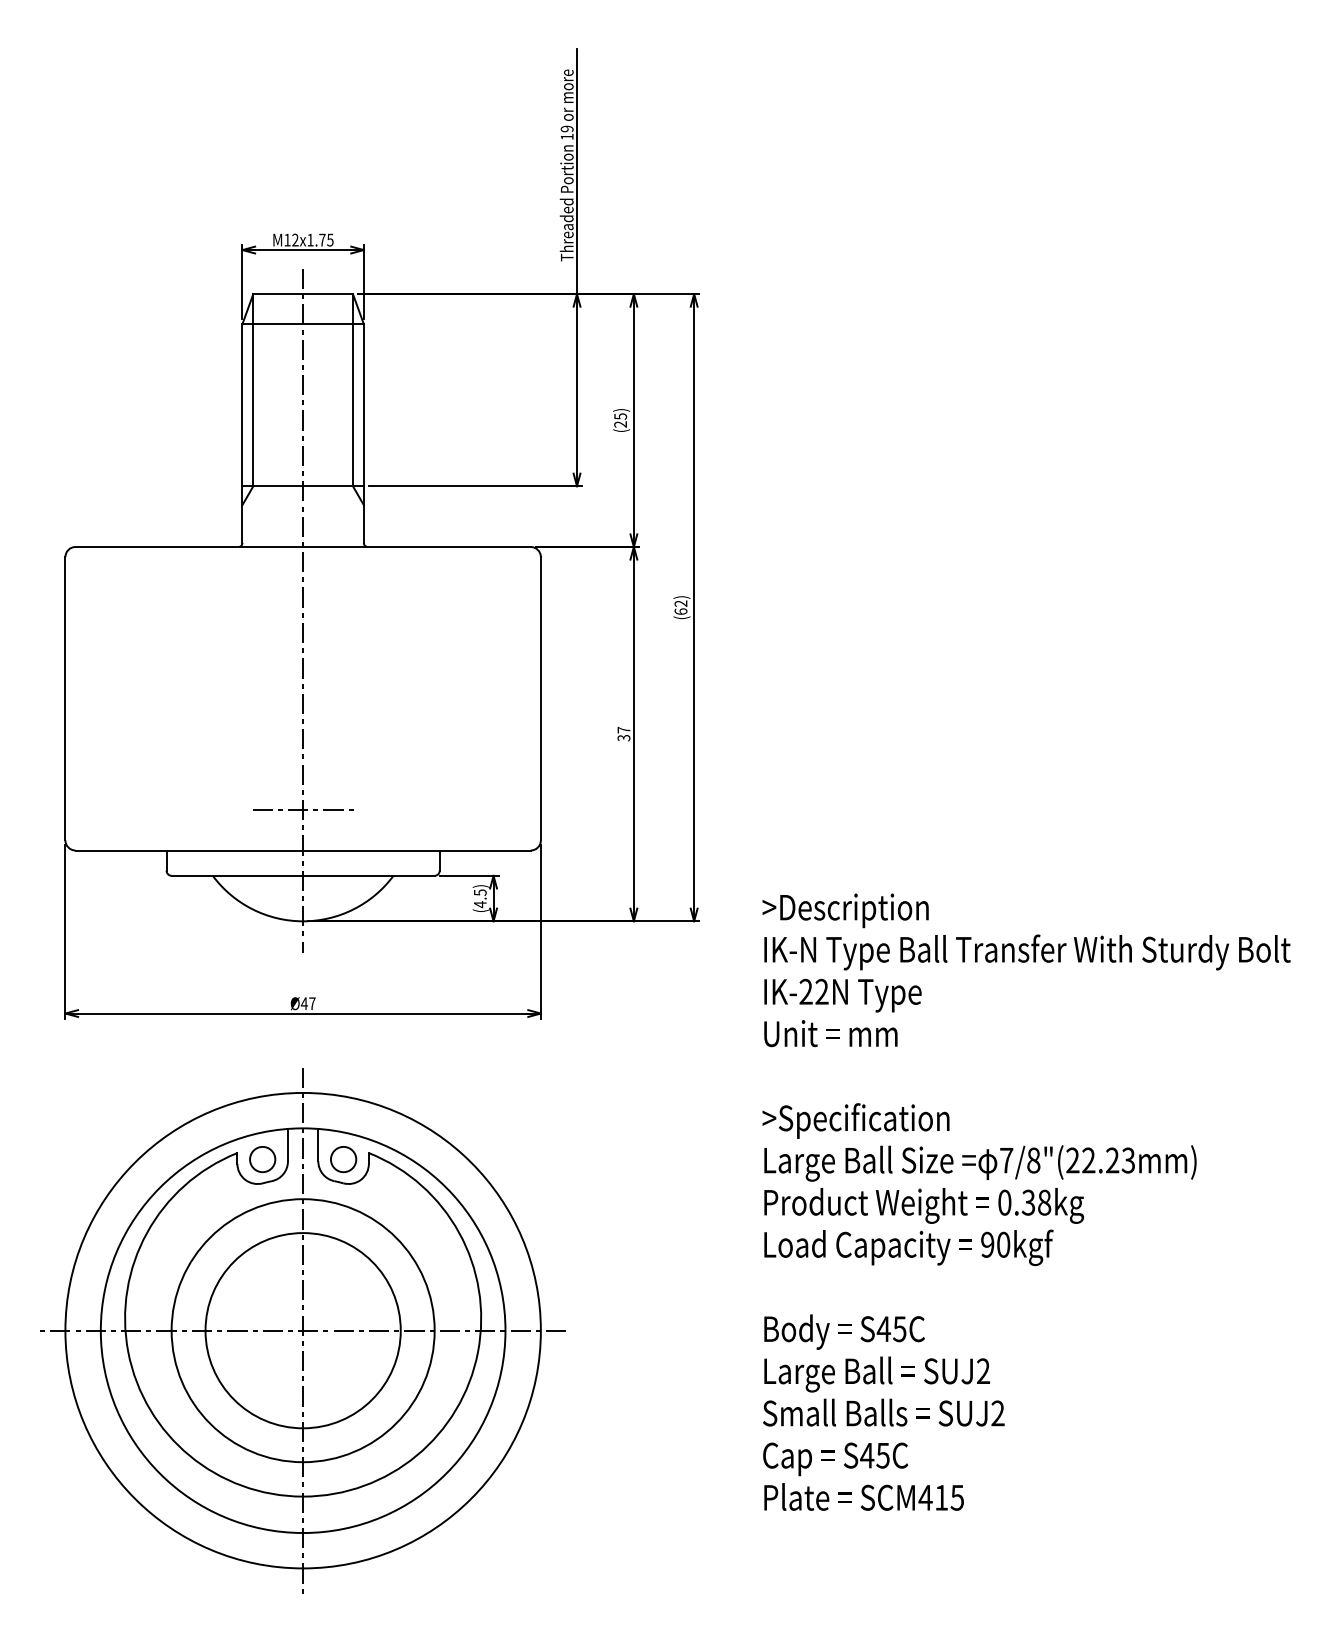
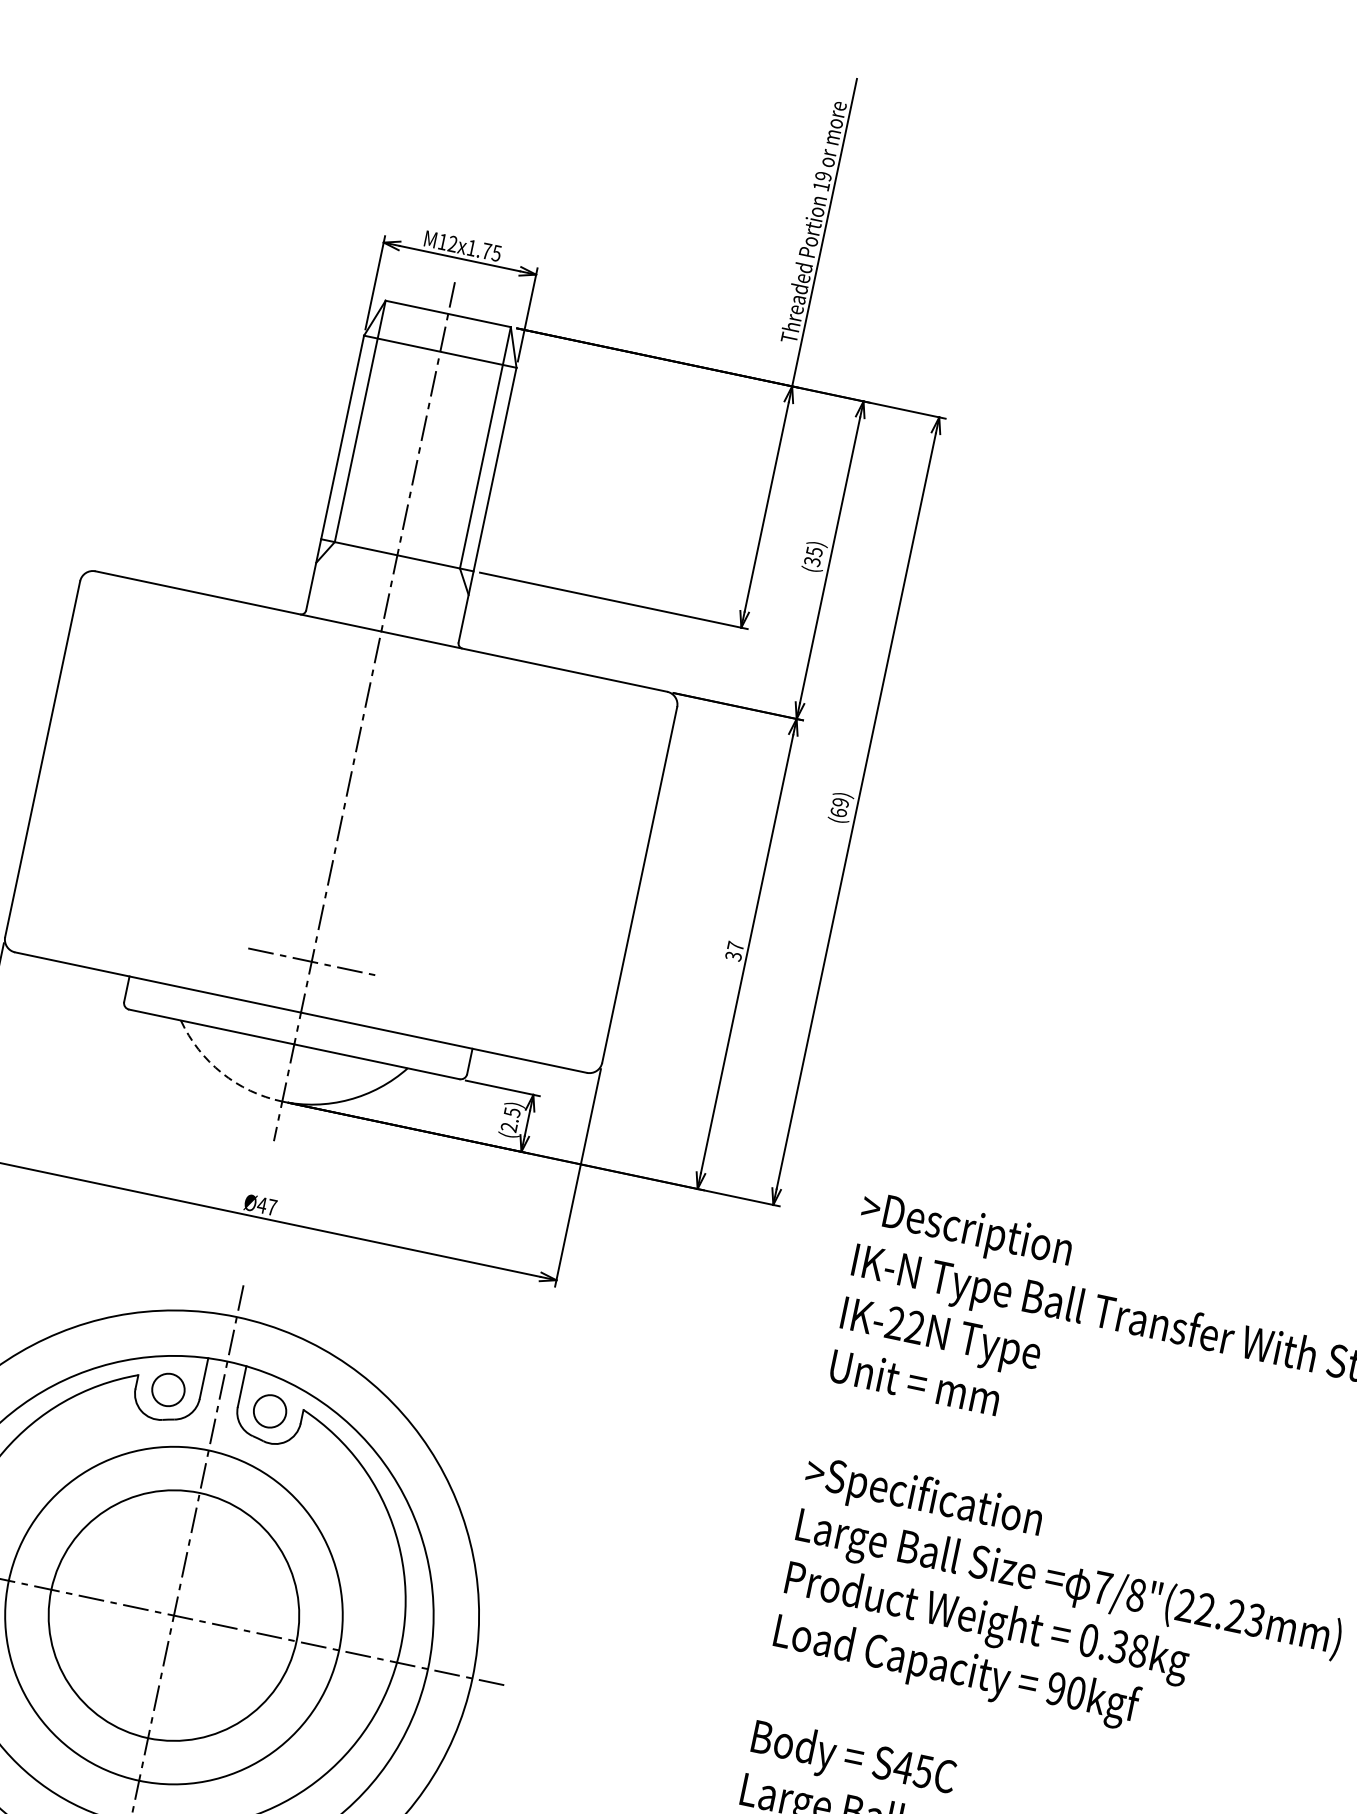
text: (621, 424) -> (813, 561), (25) -> (35)
text: (681, 603) -> (841, 802), (62) -> (69)
text: (479, 904) -> (508, 1127), (4.5) -> (2.5)
arc: (252, 909) -> (221, 1073), solid -> dashed

